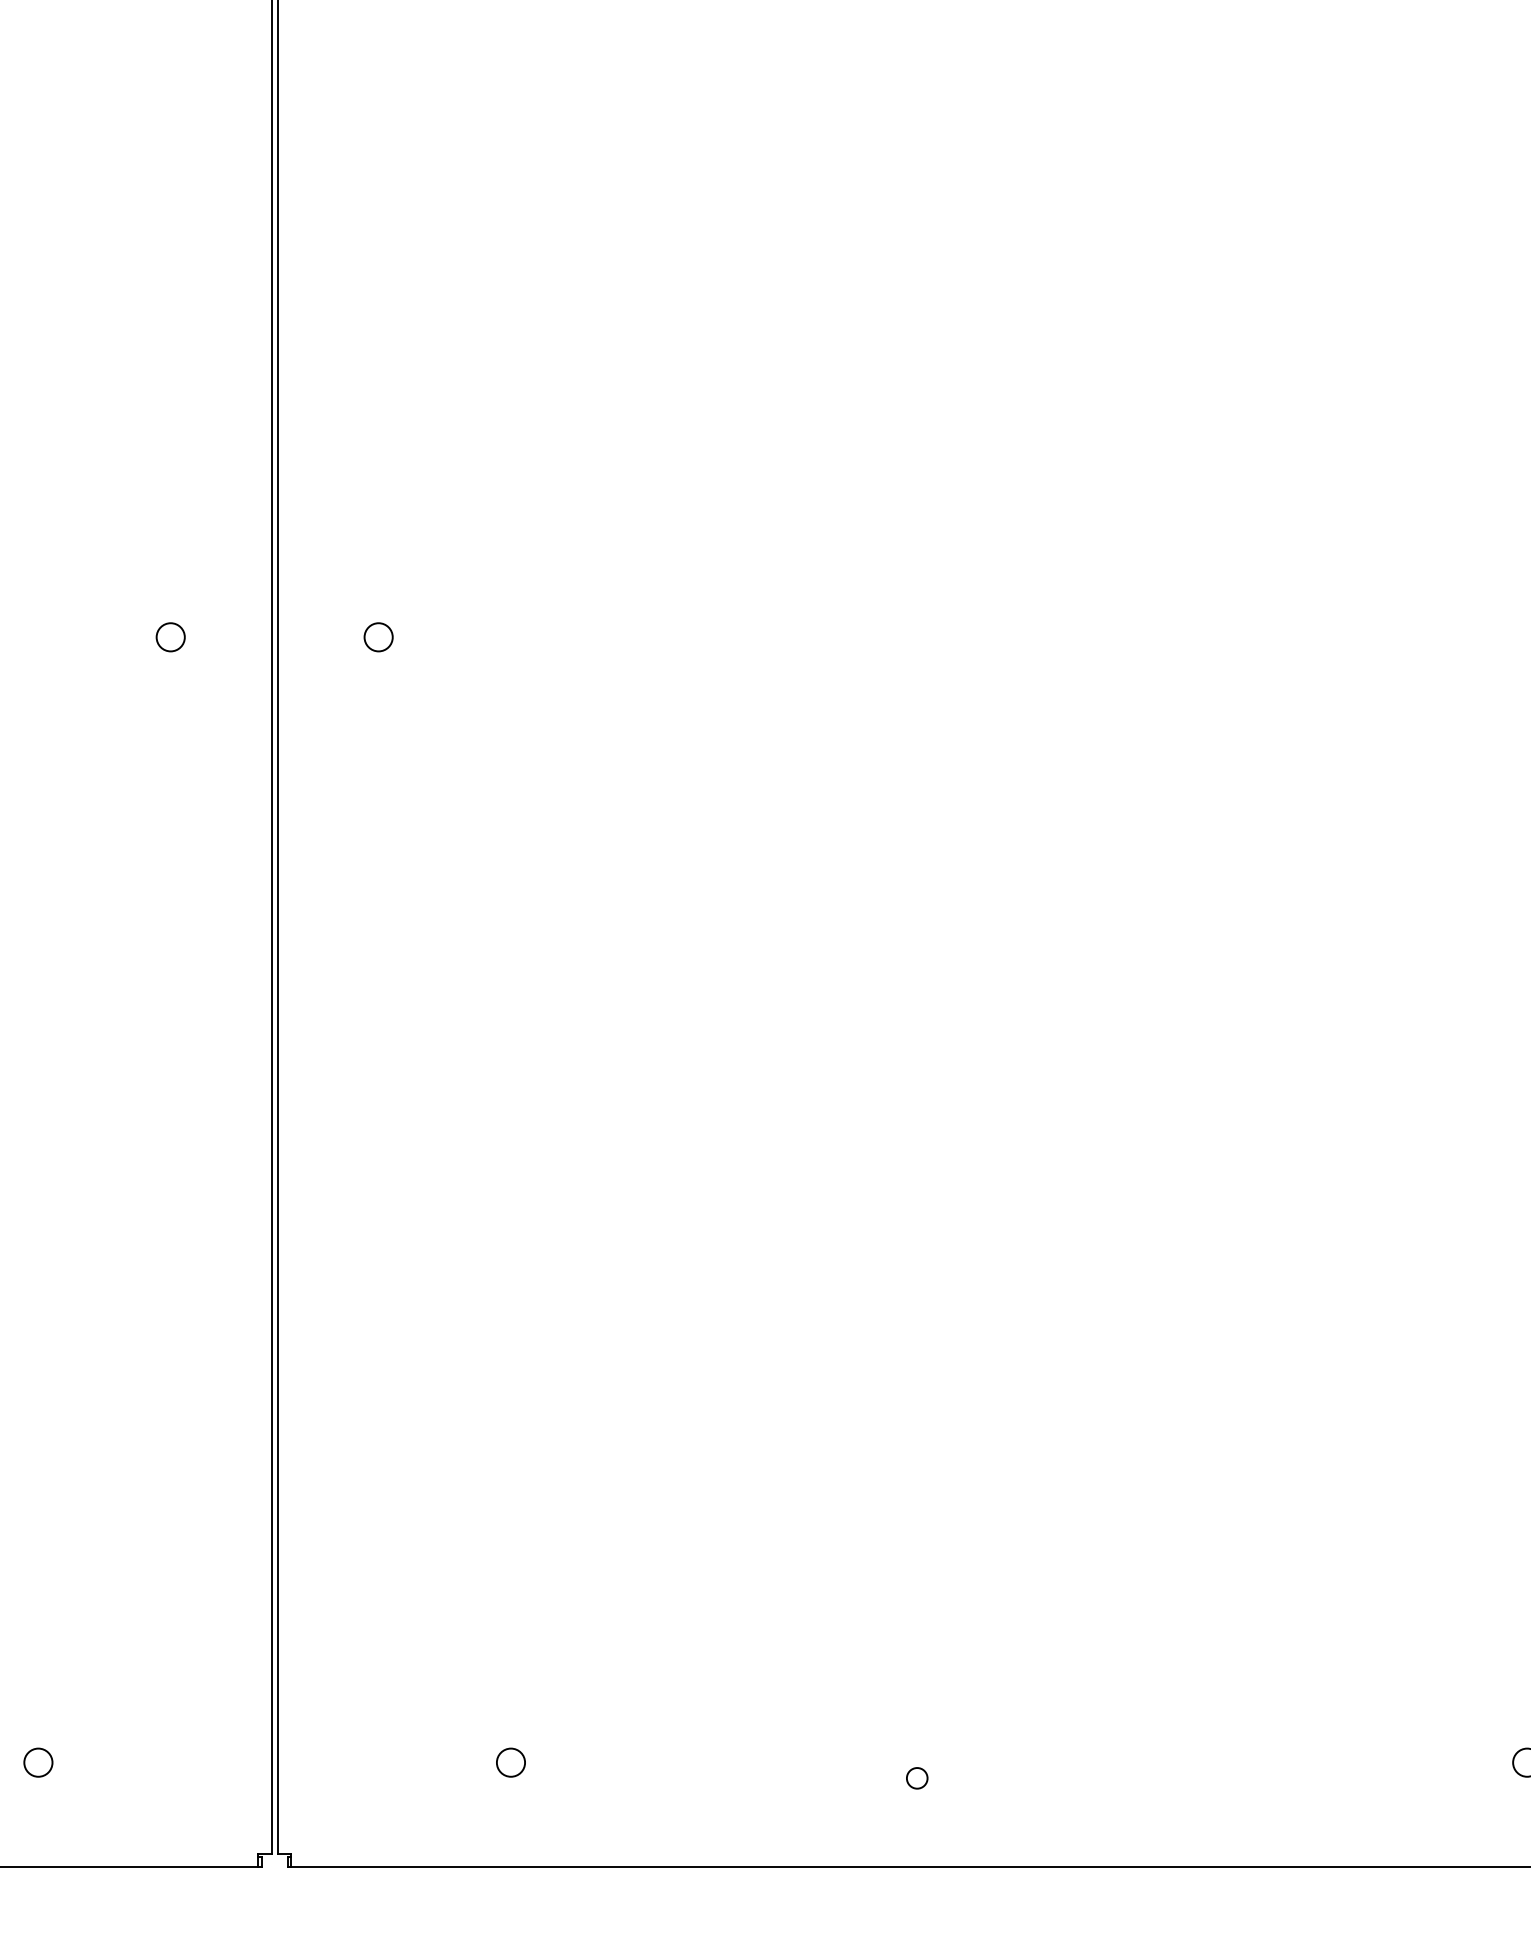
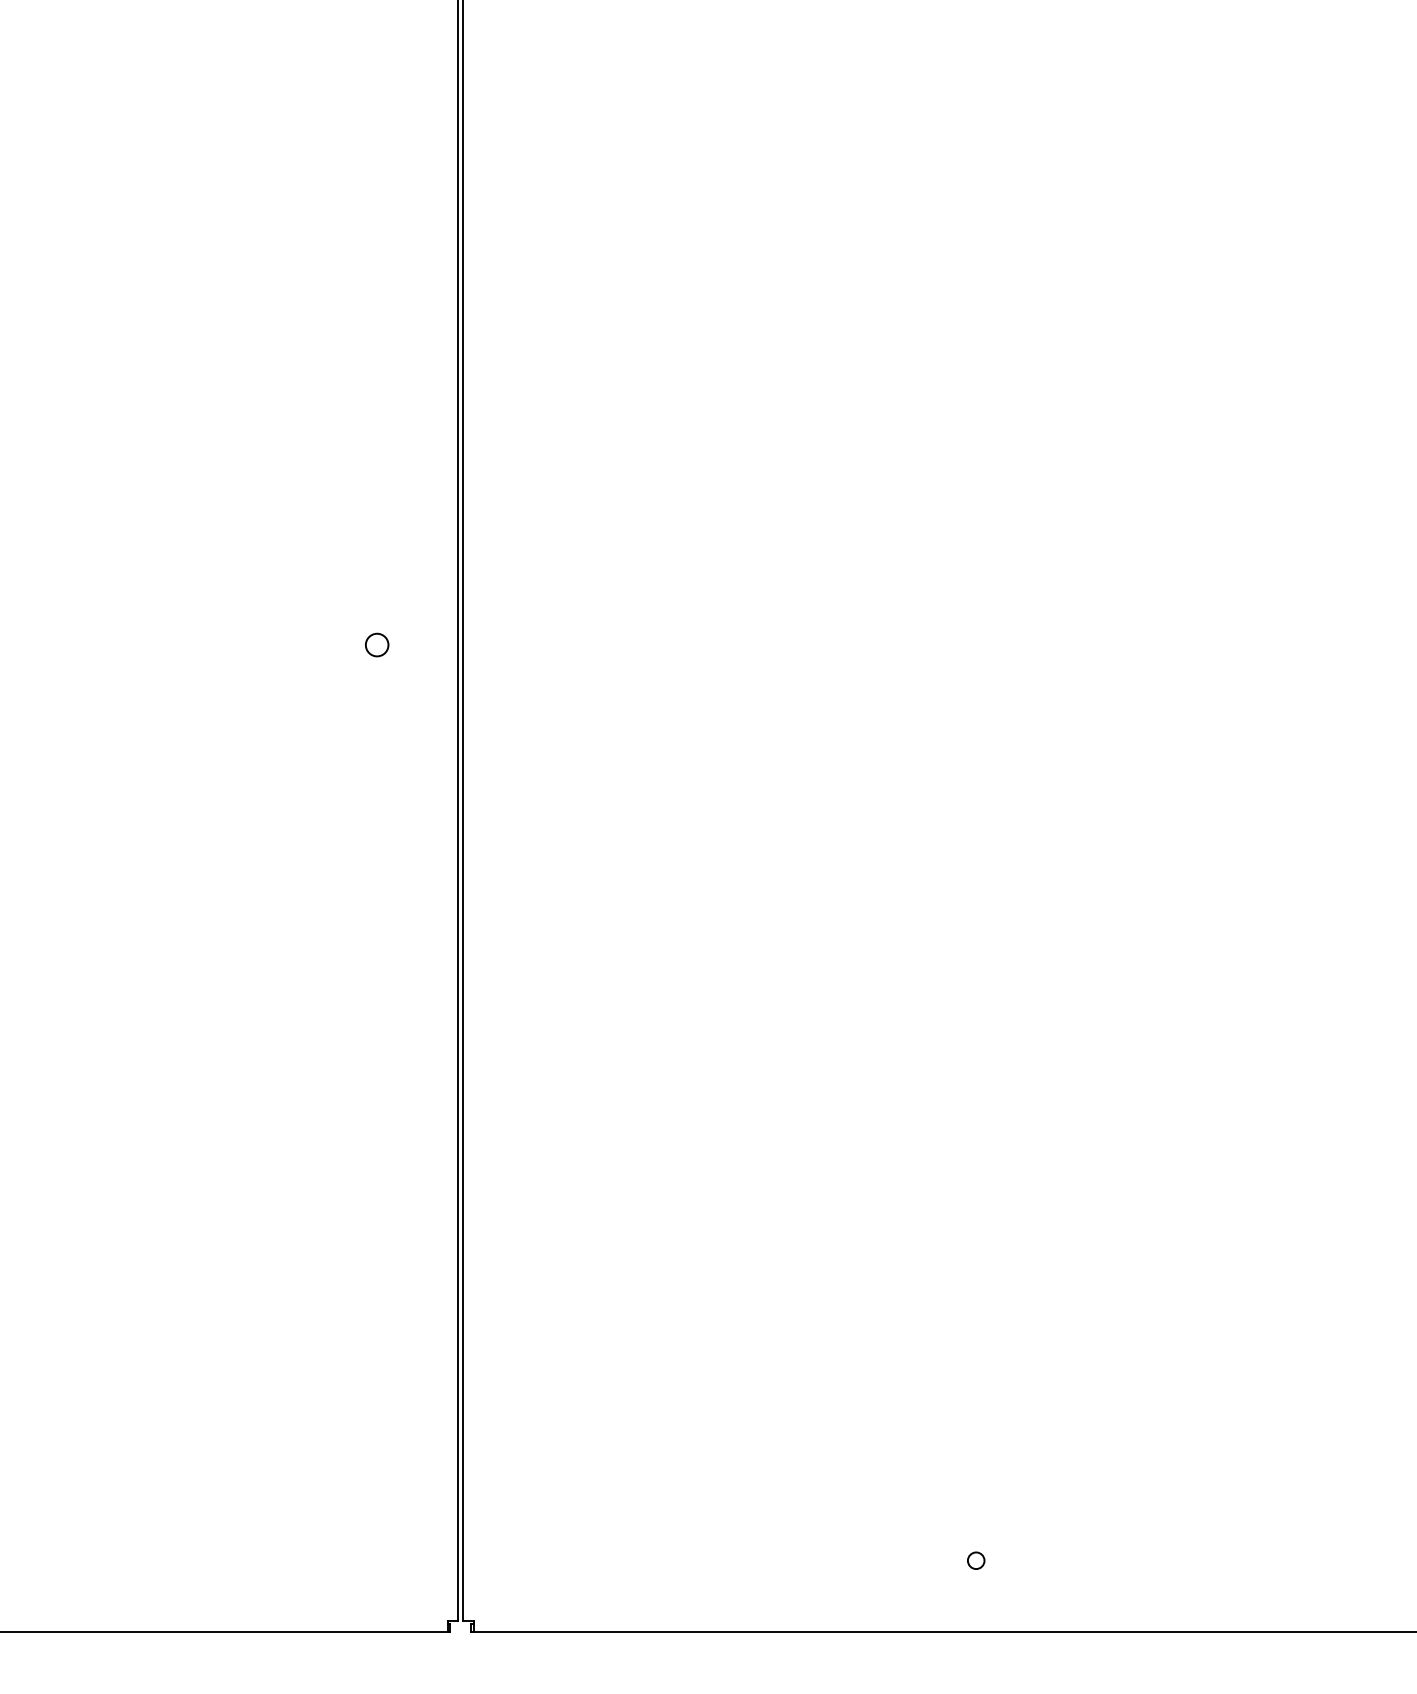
circle: (378, 636) -> (543, 644), removed
circle: (37, 1763) -> (270, 1548), removed
circle: (511, 1763) -> (650, 1548), removed

